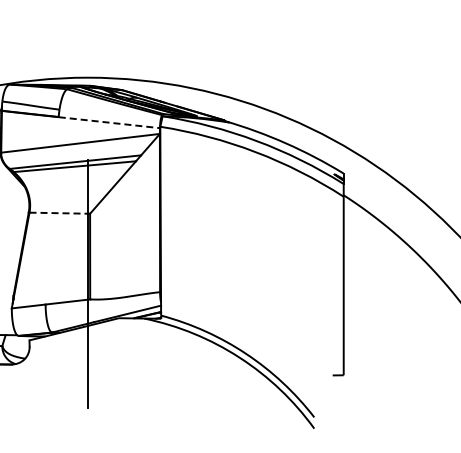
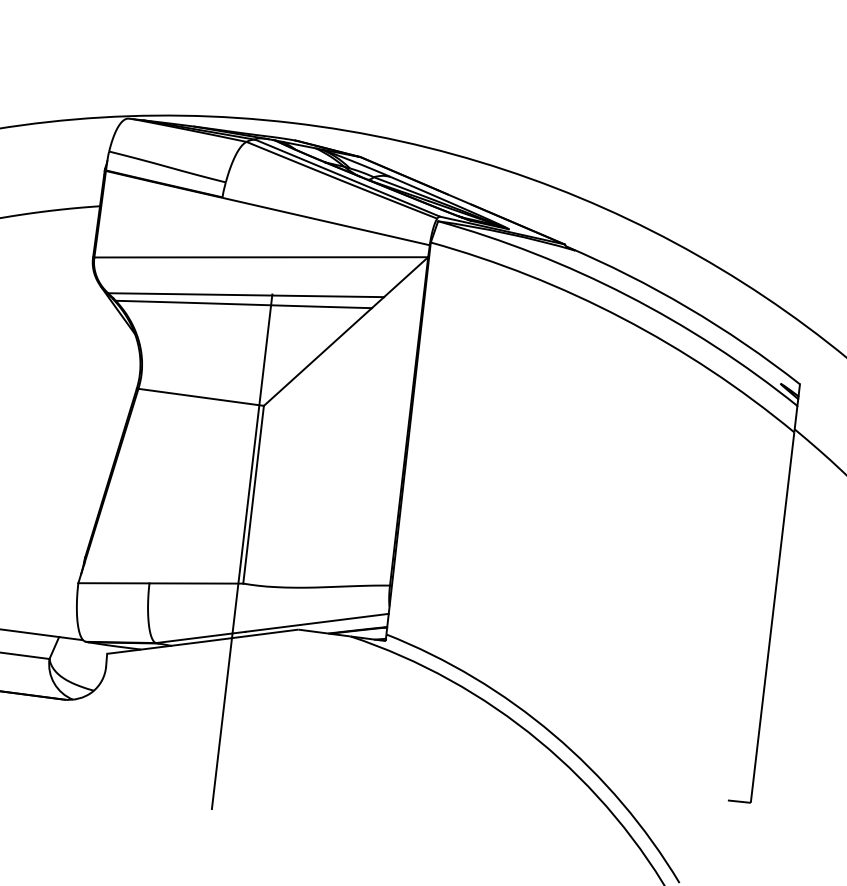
line: (109, 122) -> (326, 221), dashed -> solid
line: (60, 213) -> (202, 398), dashed -> solid

